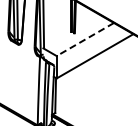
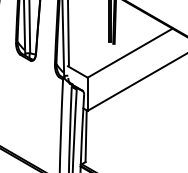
line: (84, 39) -> (128, 53), dashed -> solid

